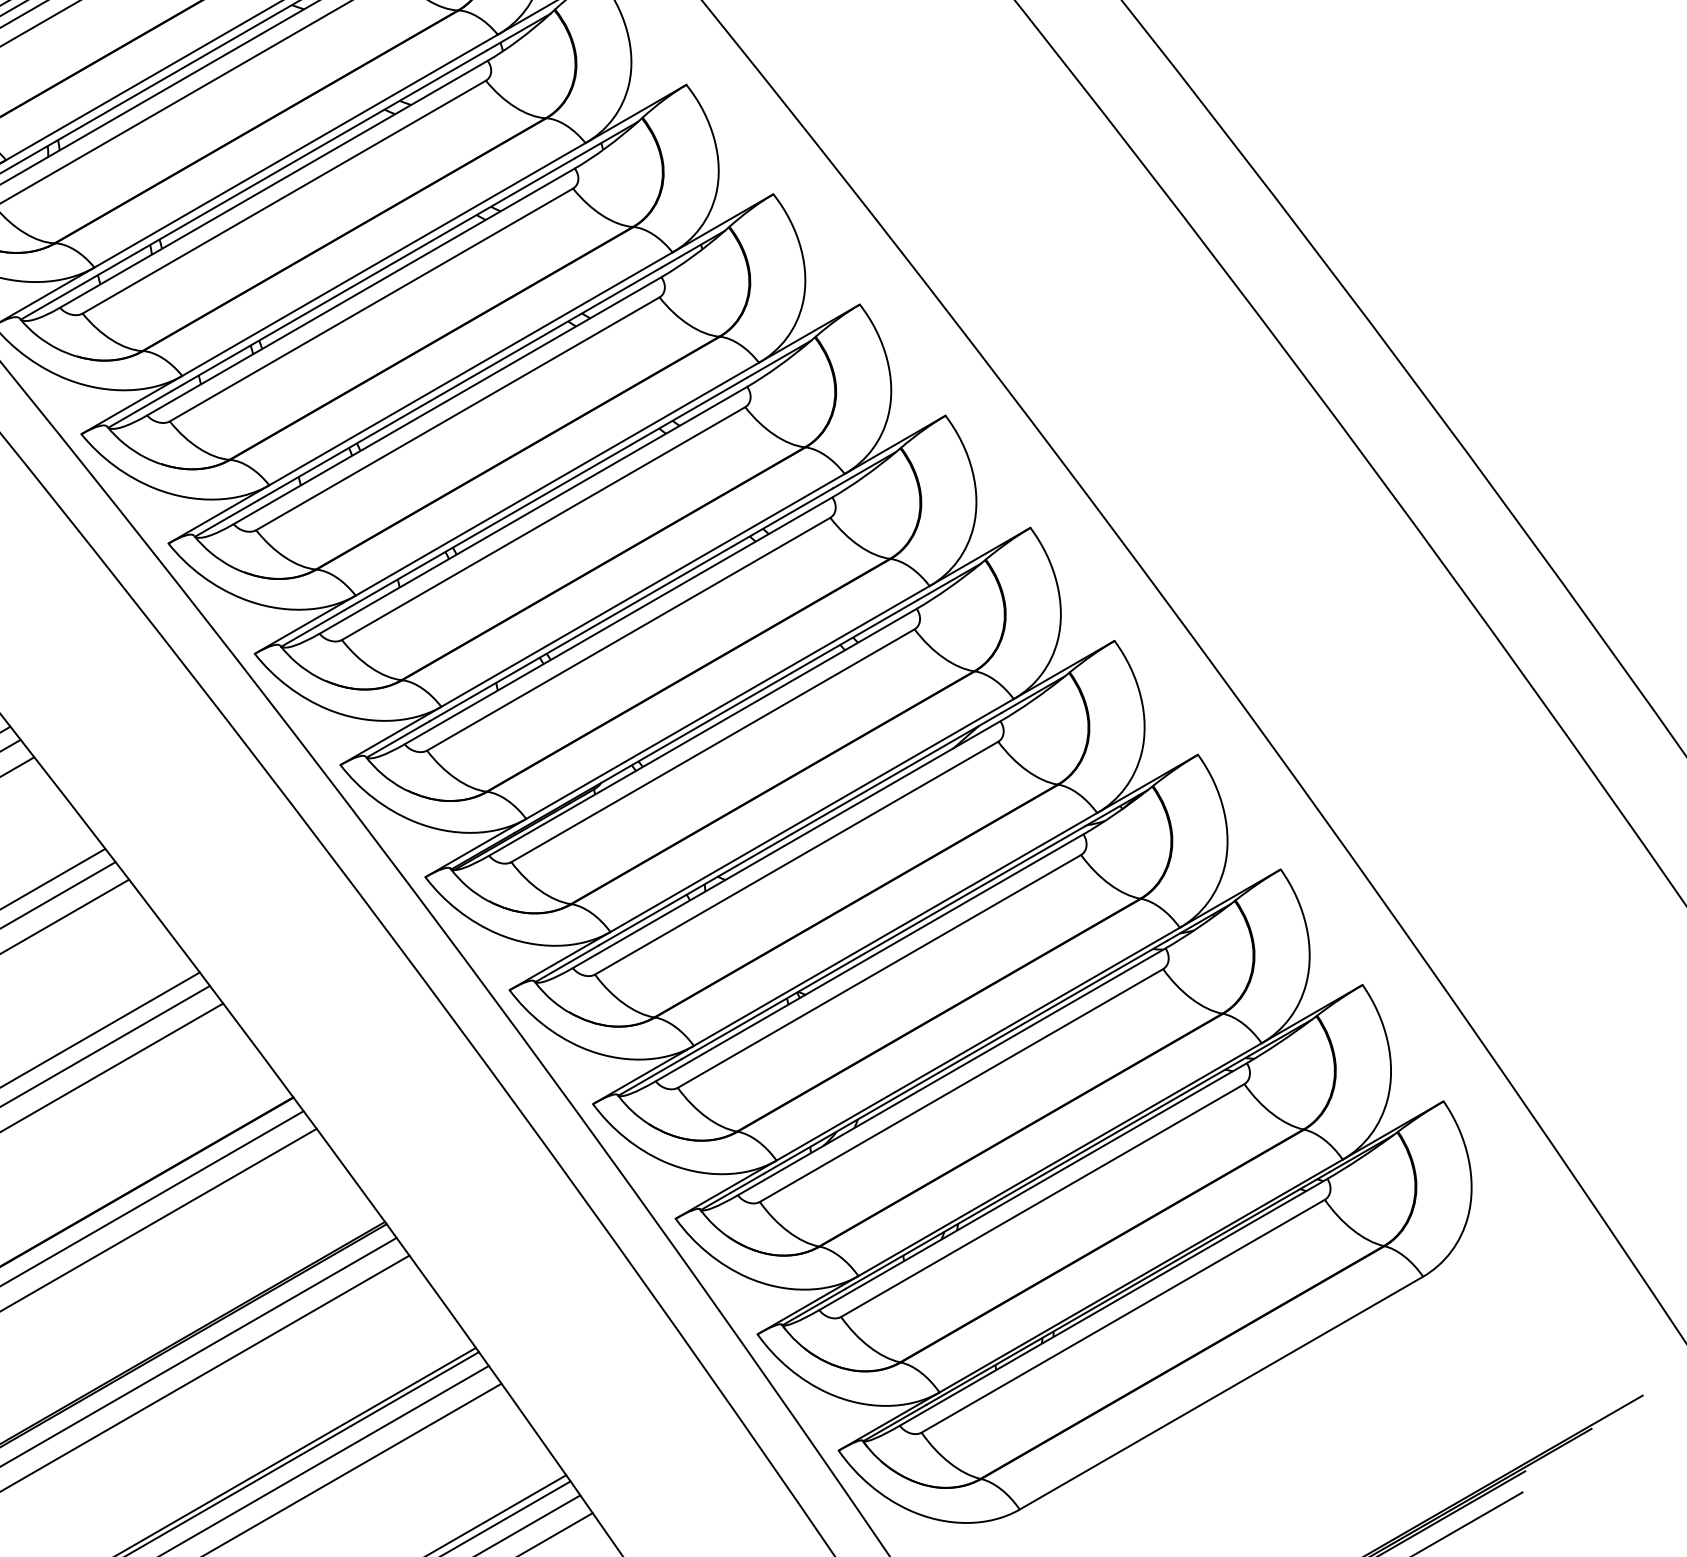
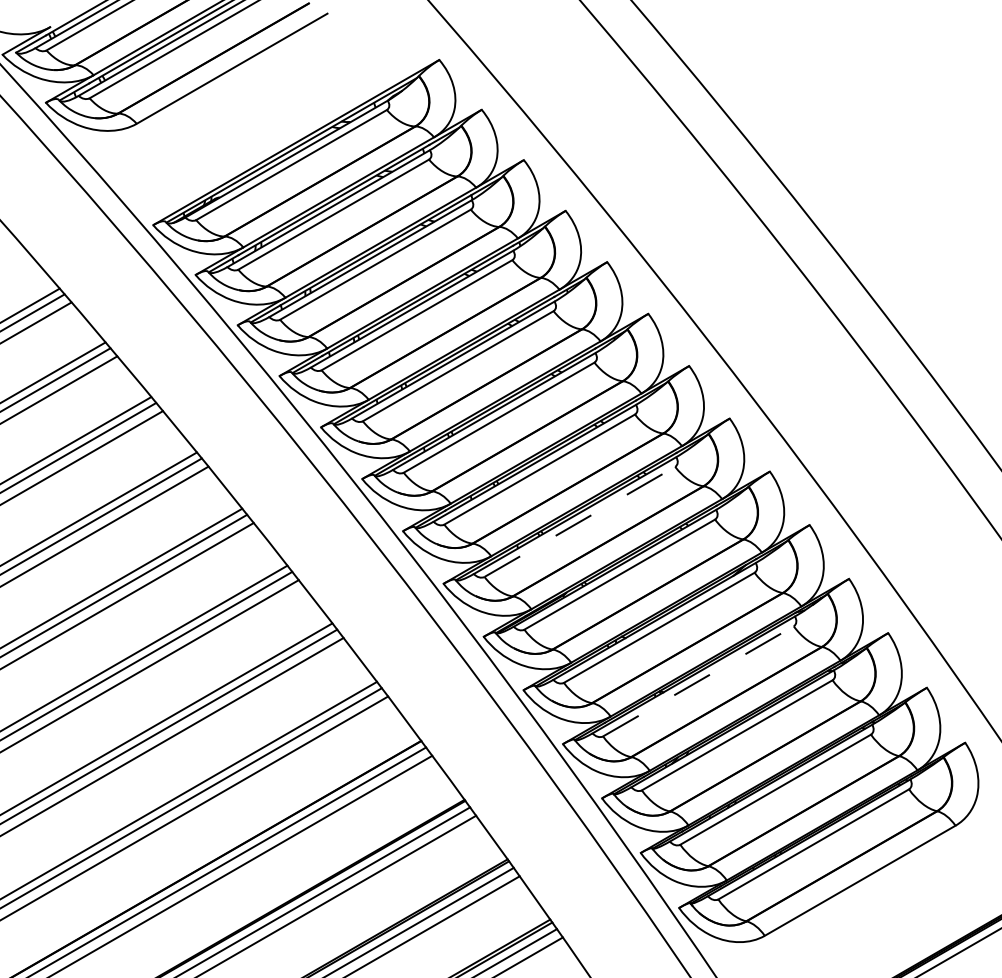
line: (630, 633) -> (580, 521), solid -> dashed
line: (879, 971) -> (698, 681), solid -> dashed

